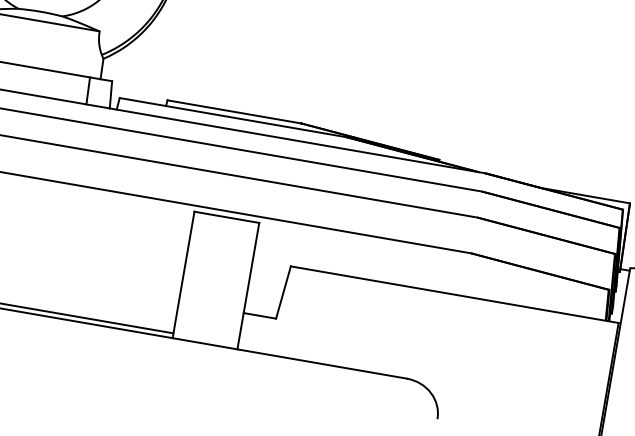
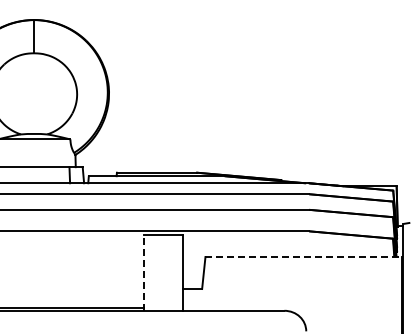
line: (183, 274) -> (143, 272), solid -> dashed
line: (455, 295) -> (304, 257), solid -> dashed

